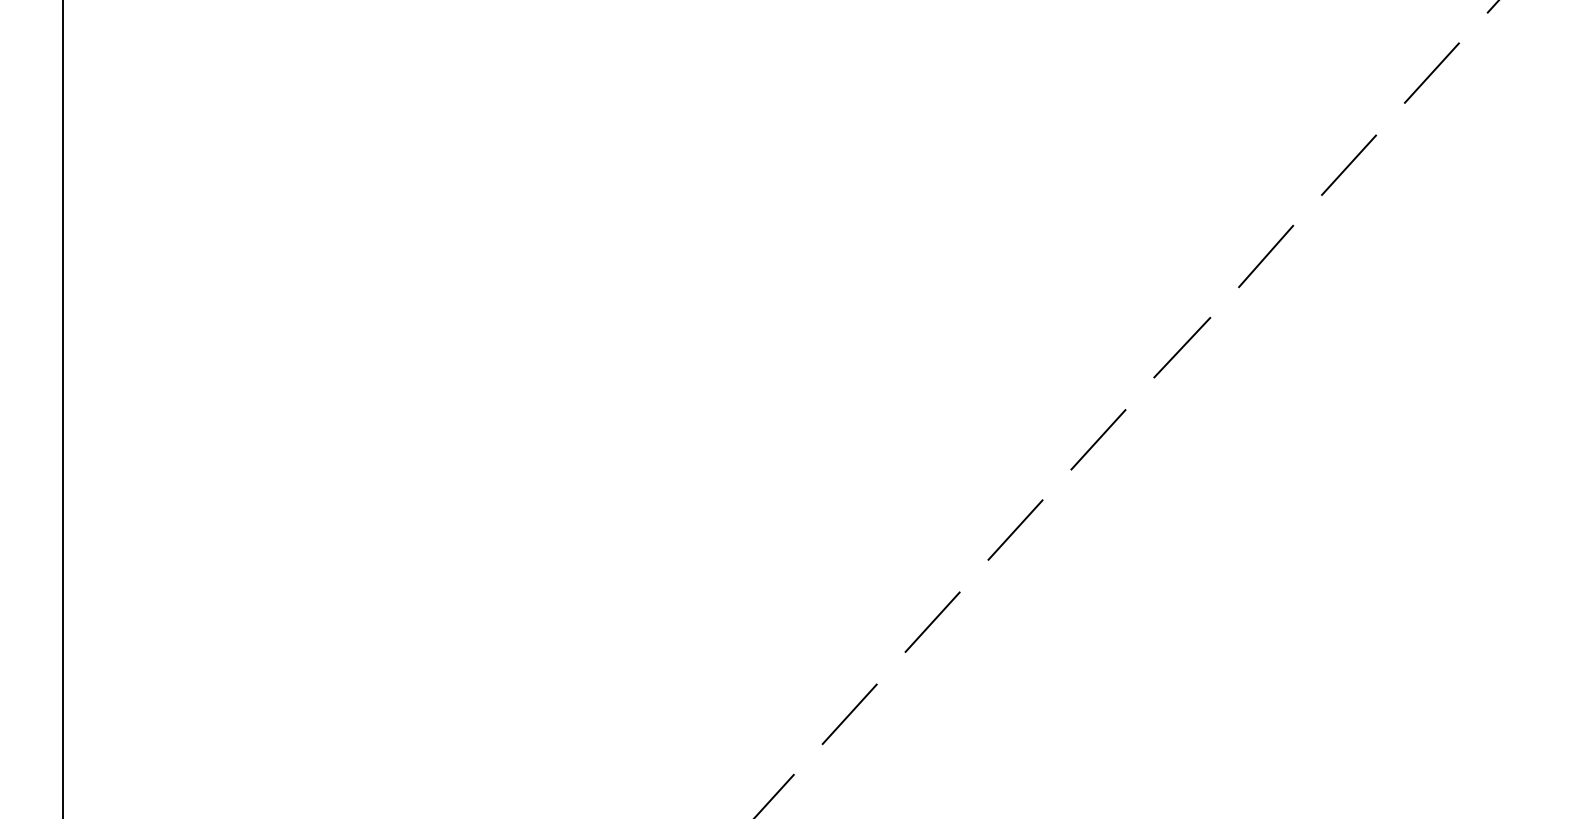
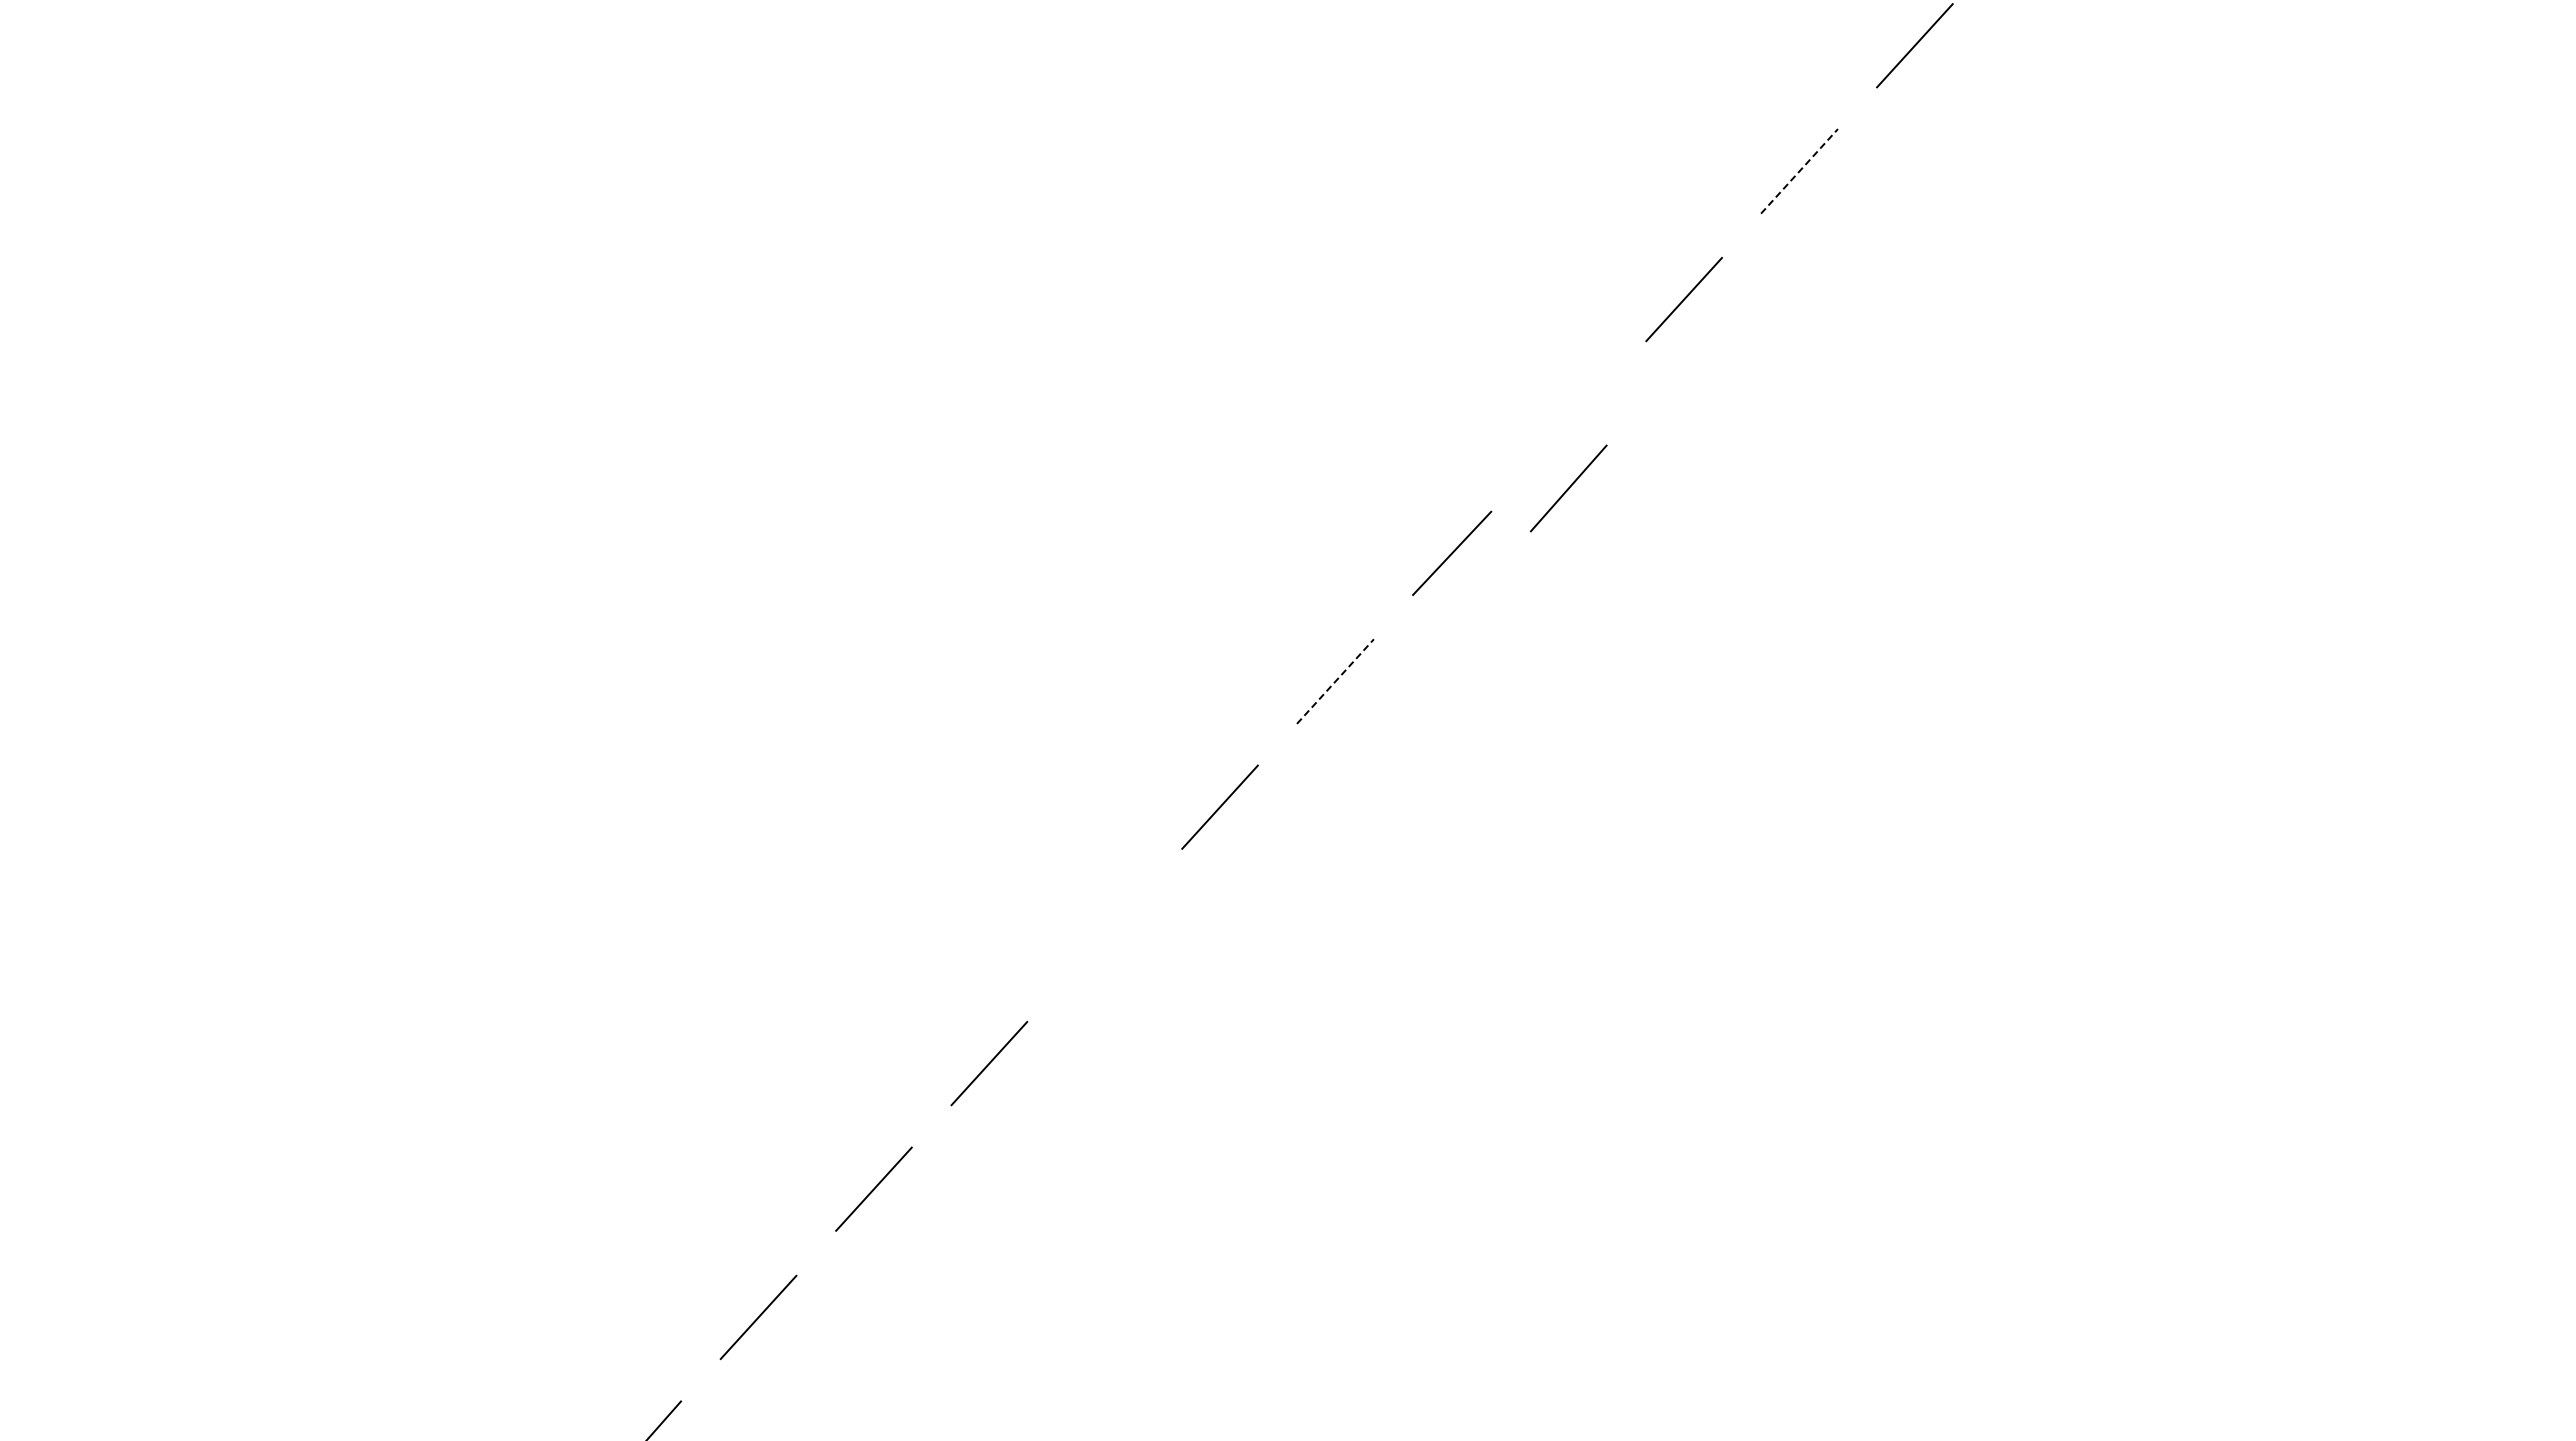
line: (1431, 72) -> (1799, 170), solid -> dashed
line: (1265, 256) -> (1568, 488), moved
line: (1098, 439) -> (1335, 681), solid -> dashed
line: (932, 621) -> (1104, 934), removed

